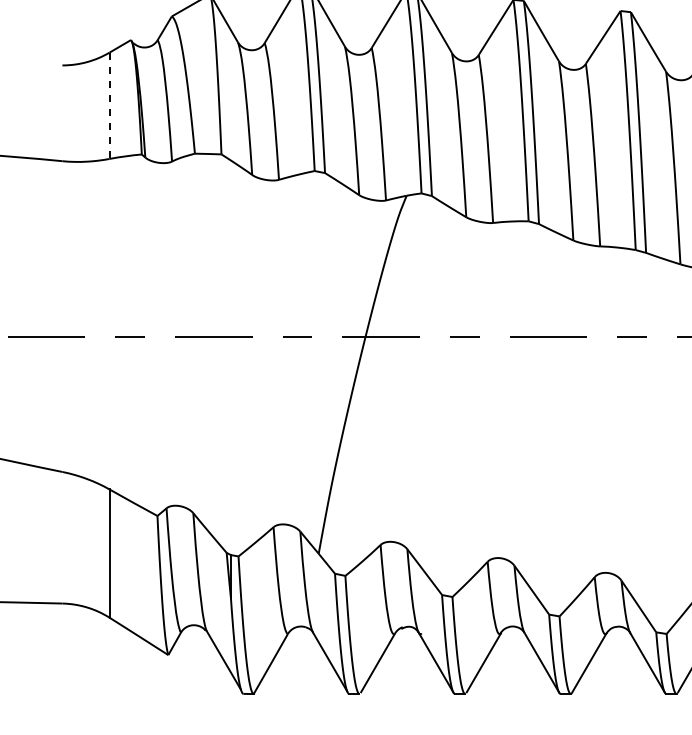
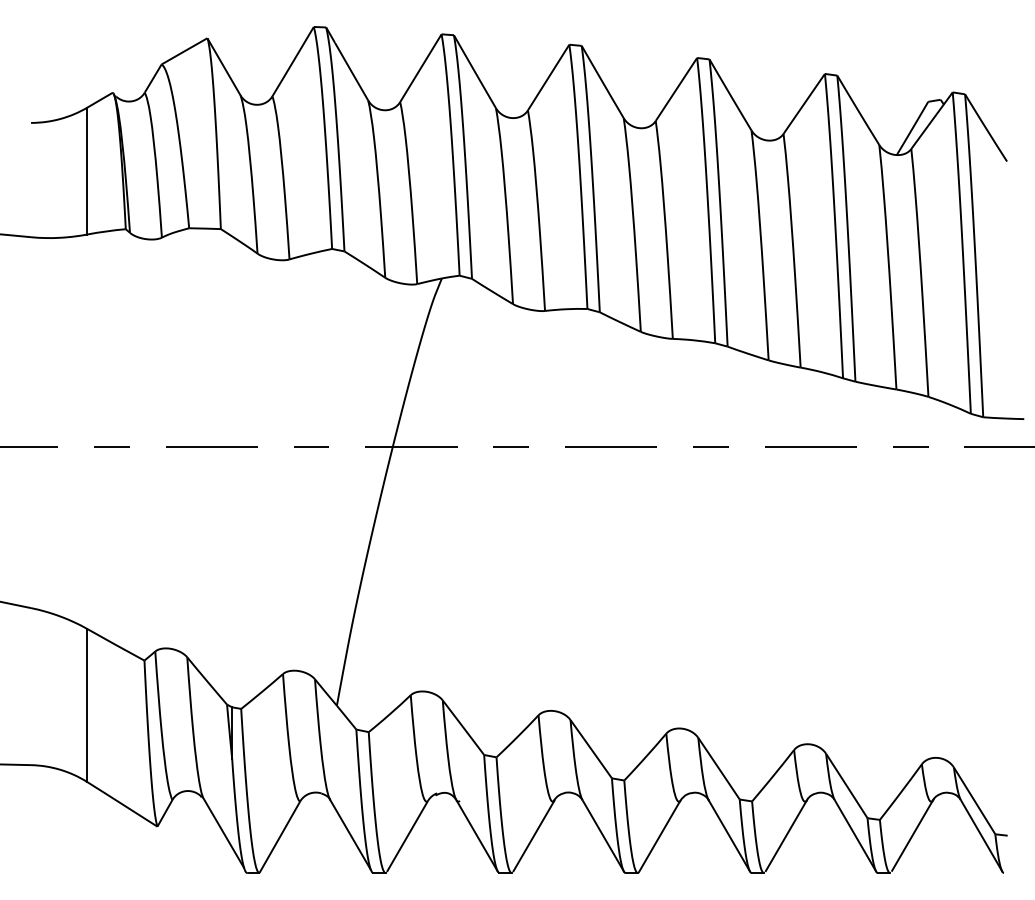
line: (109, 106) -> (87, 171), dashed -> solid

